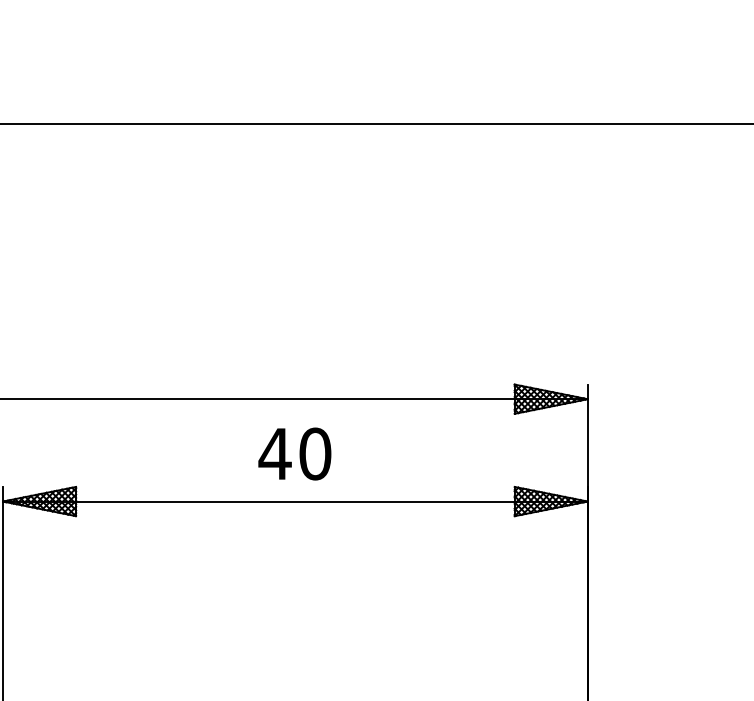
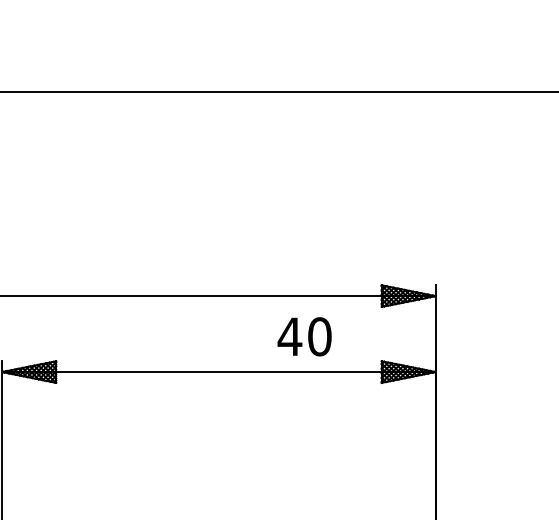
text: (294, 453) -> (304, 336), moved

